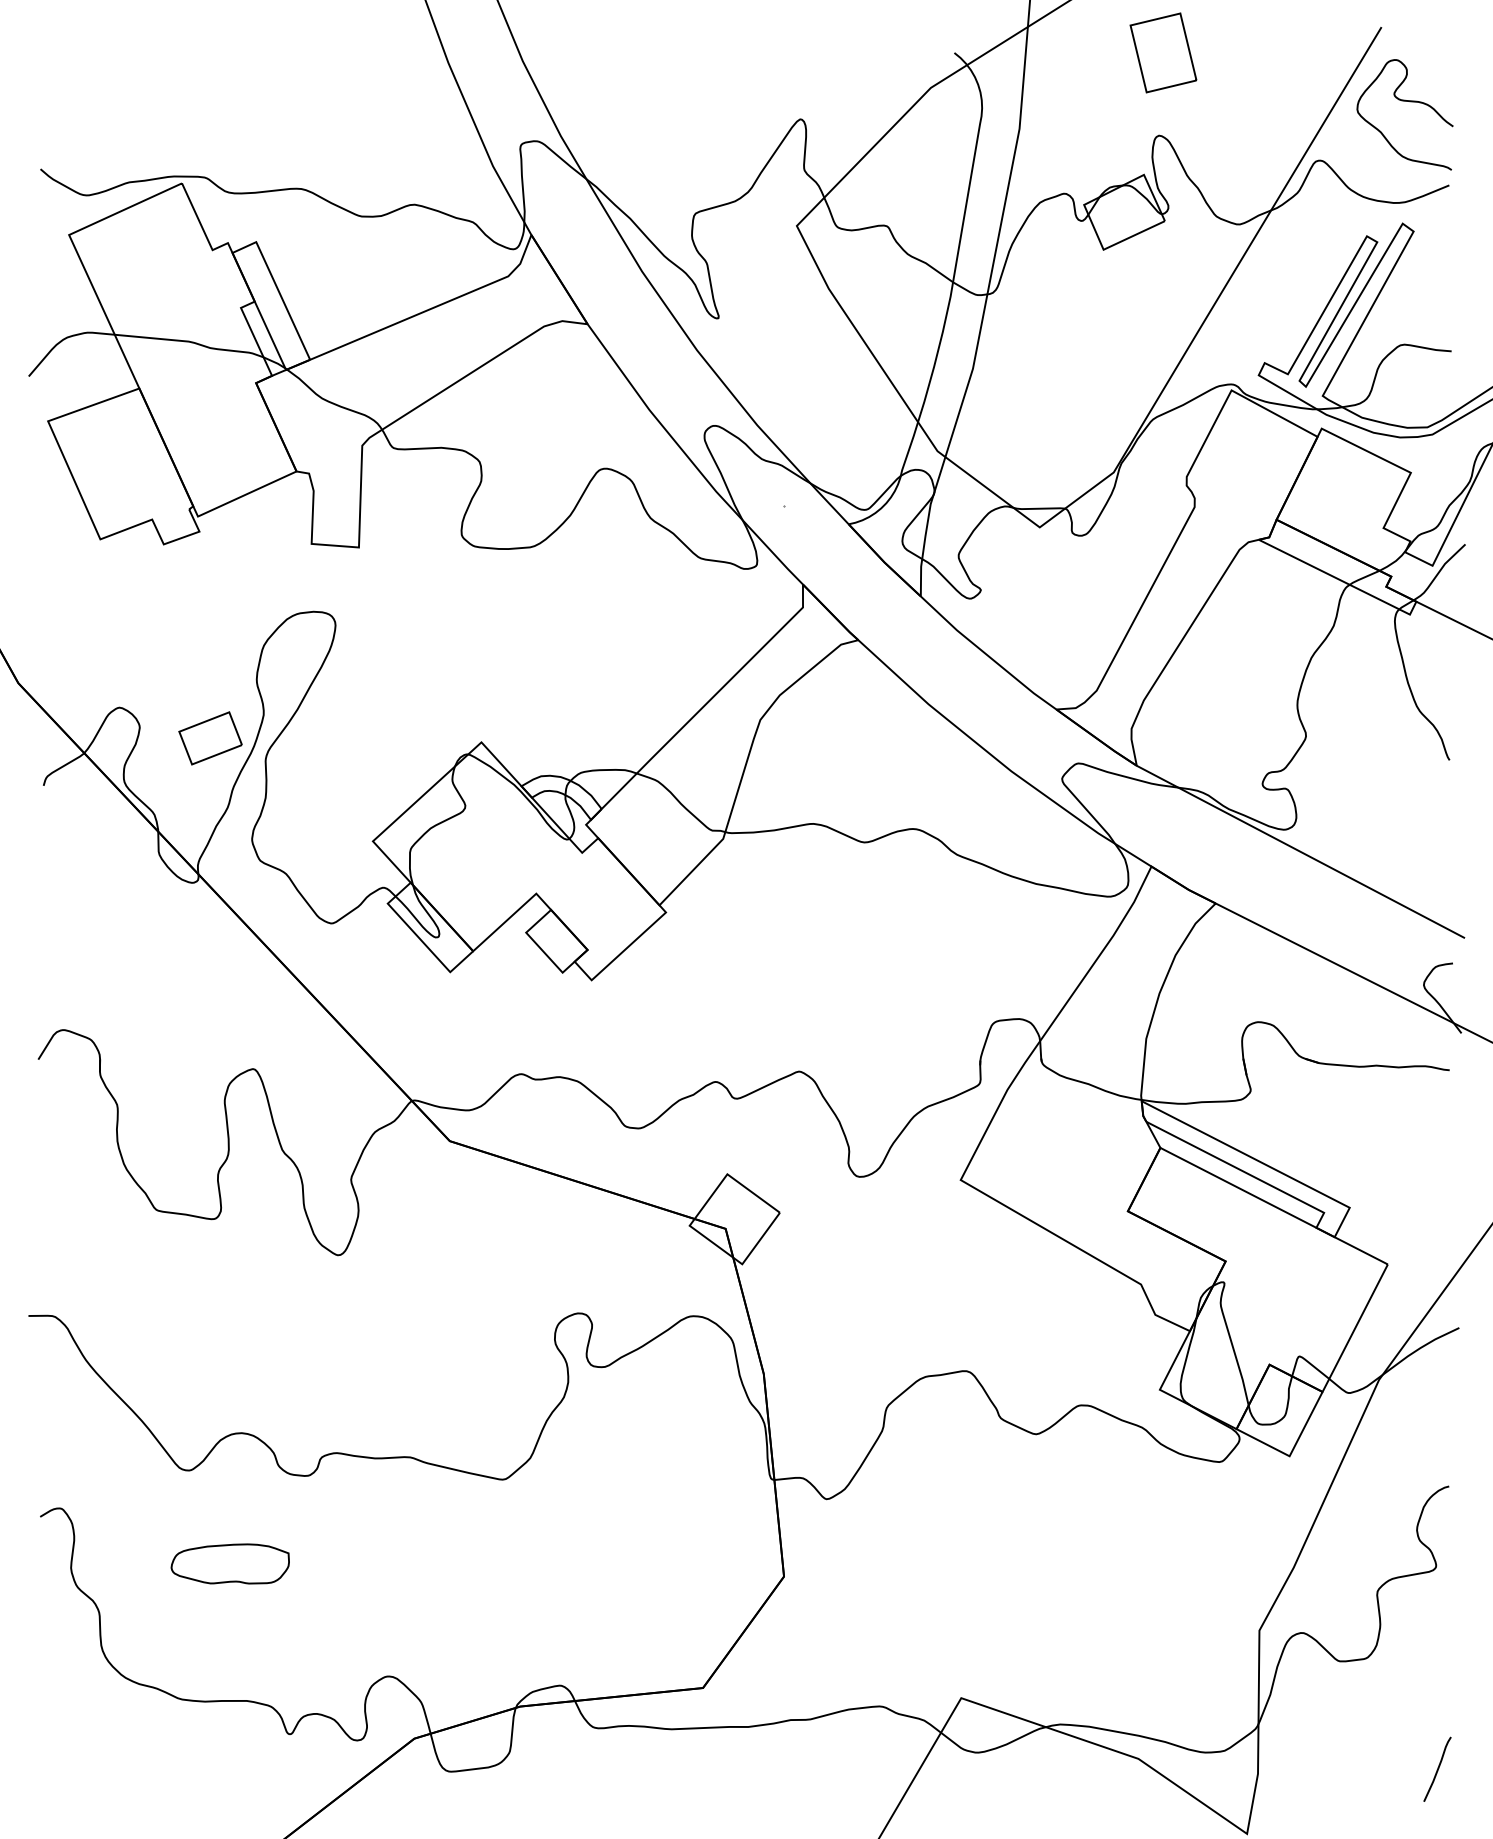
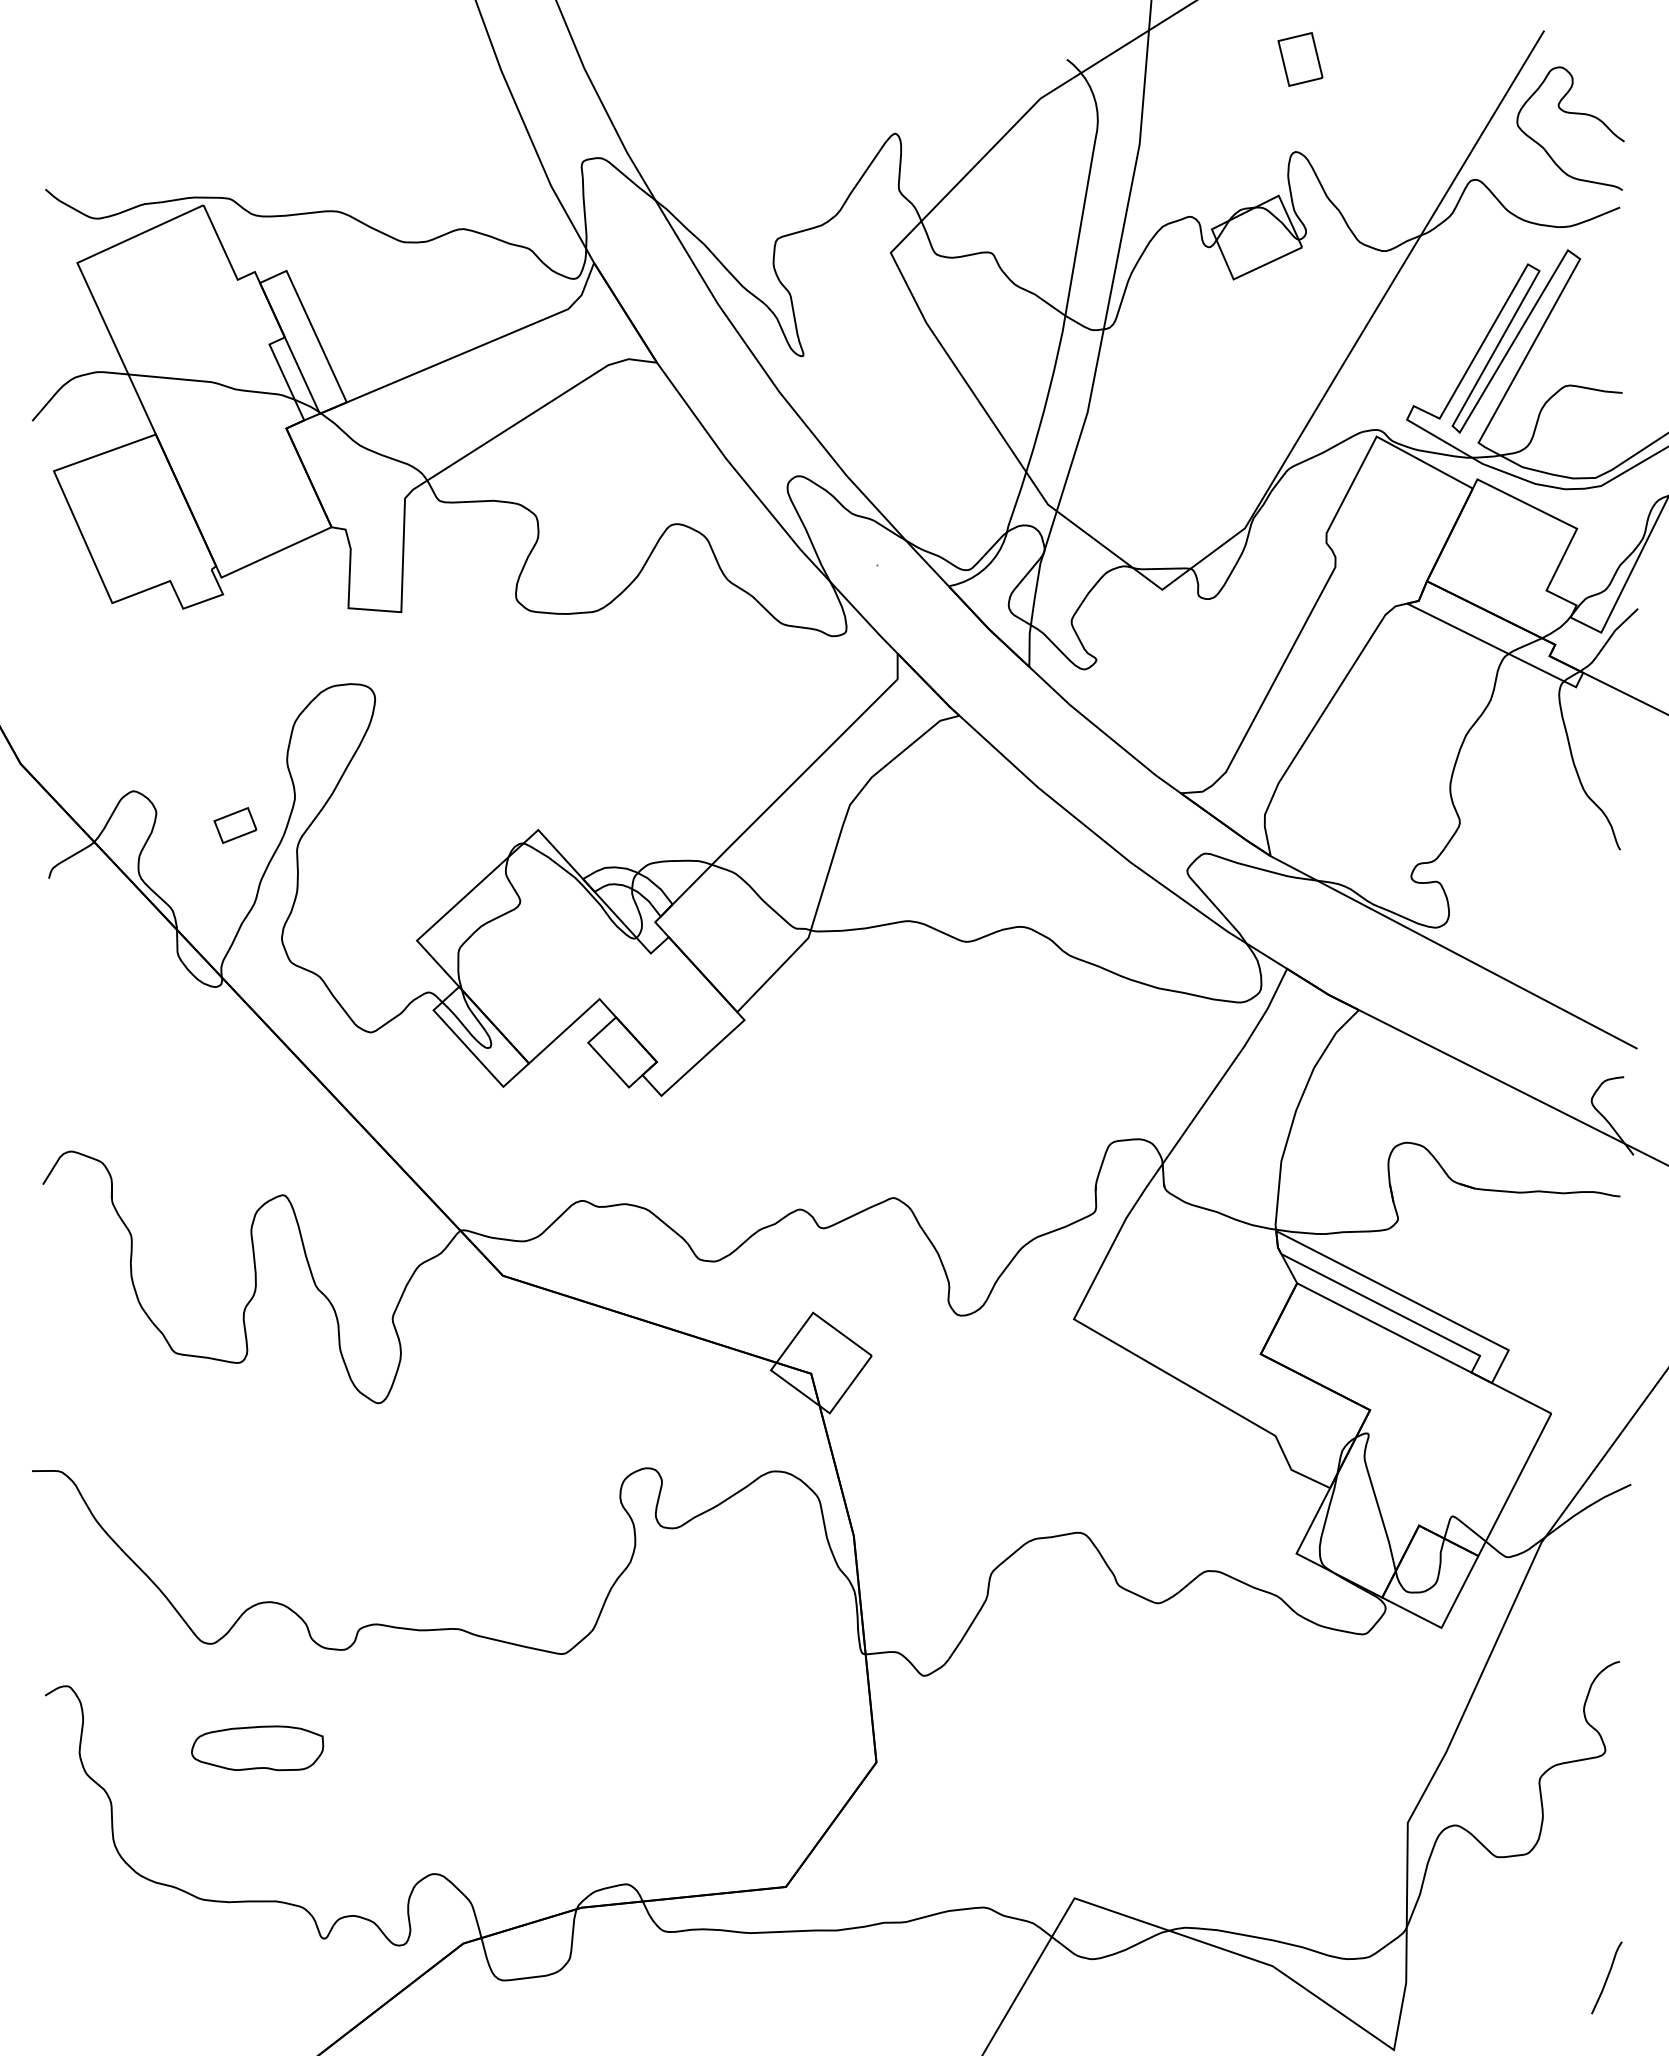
part: (1163, 52) -> (1300, 59), size x0.6
part: (210, 738) -> (235, 825), size x0.6

